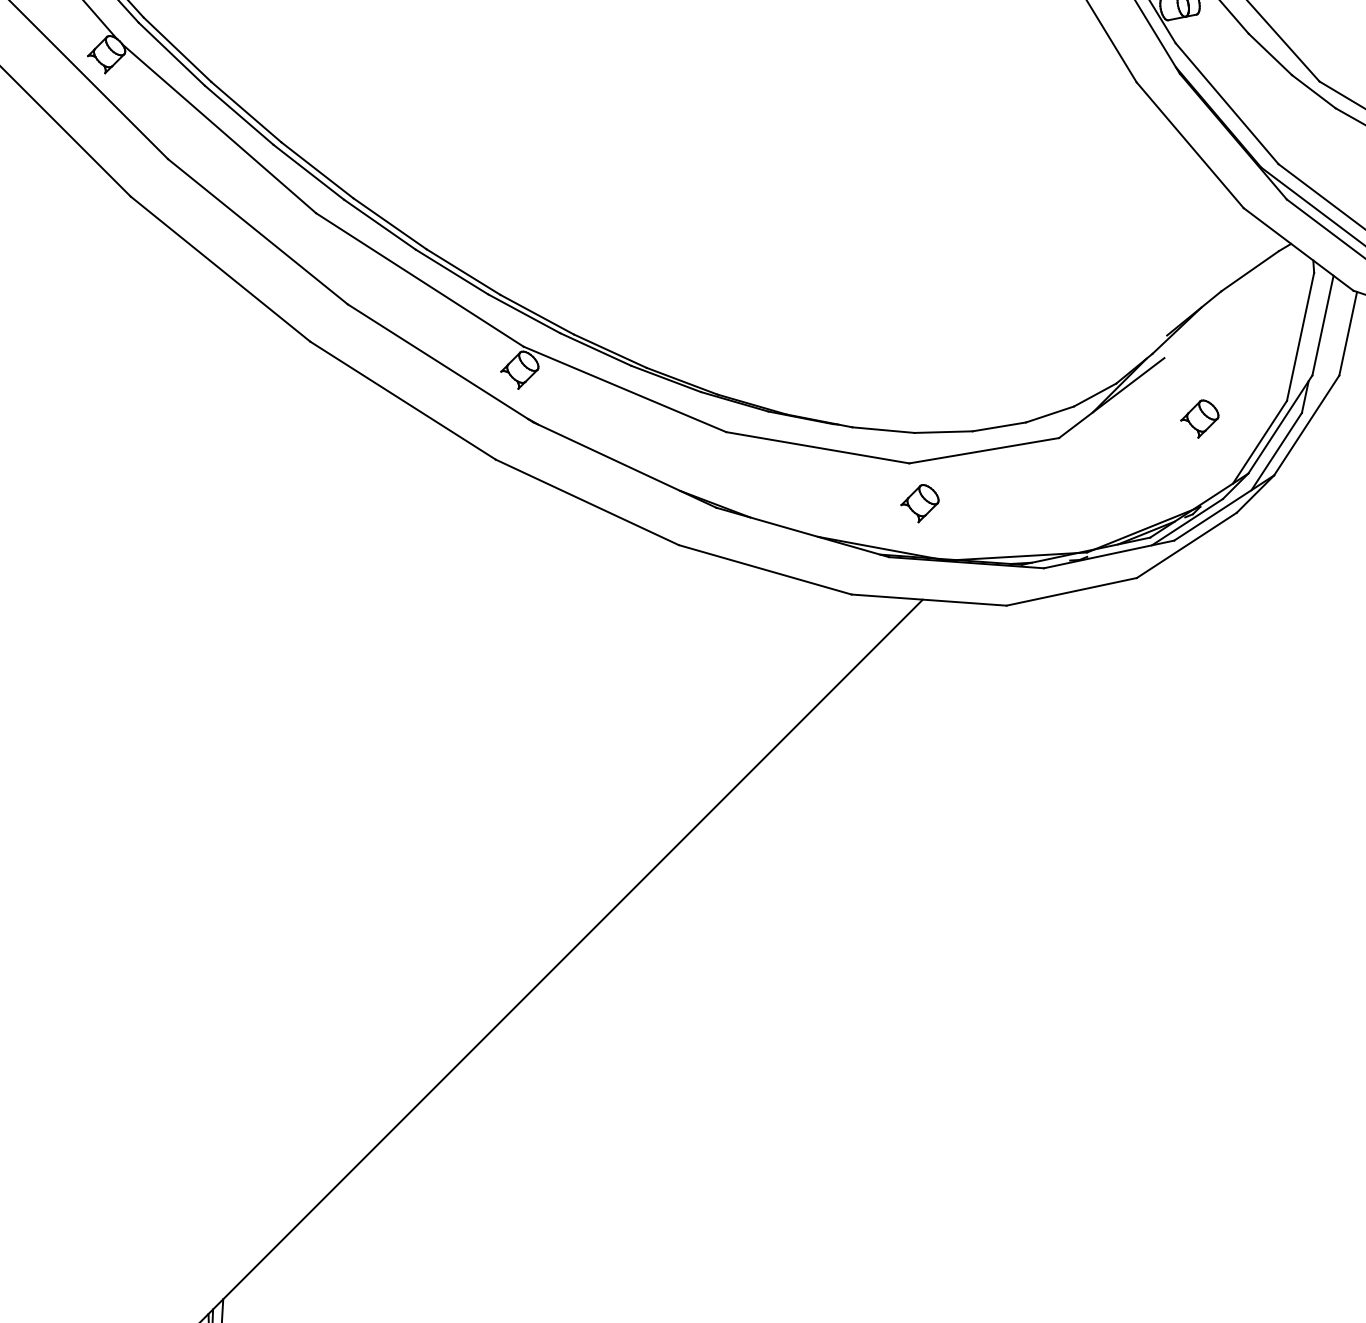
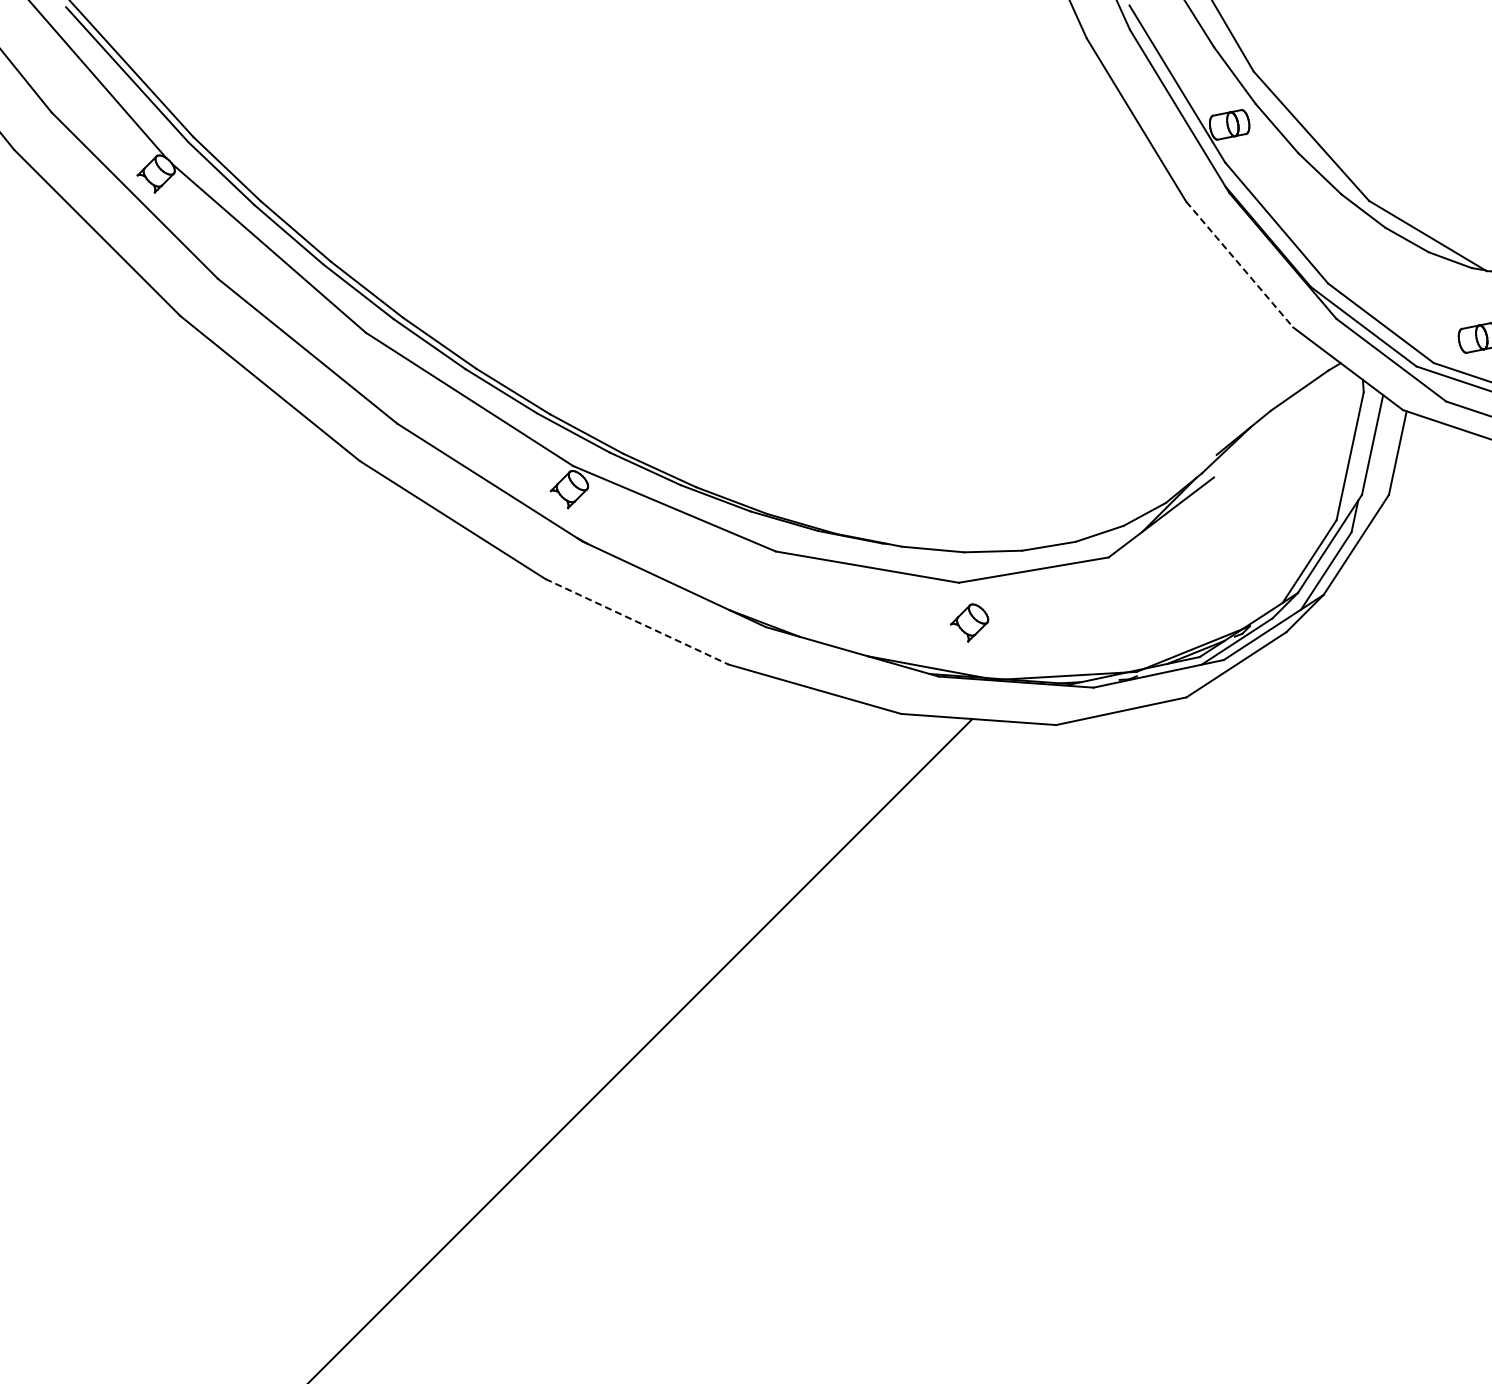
line: (1189, 145) -> (1239, 264), solid -> dashed
part: (1198, 419) -> (1248, 538), removed
line: (587, 502) -> (637, 621), solid -> dashed

